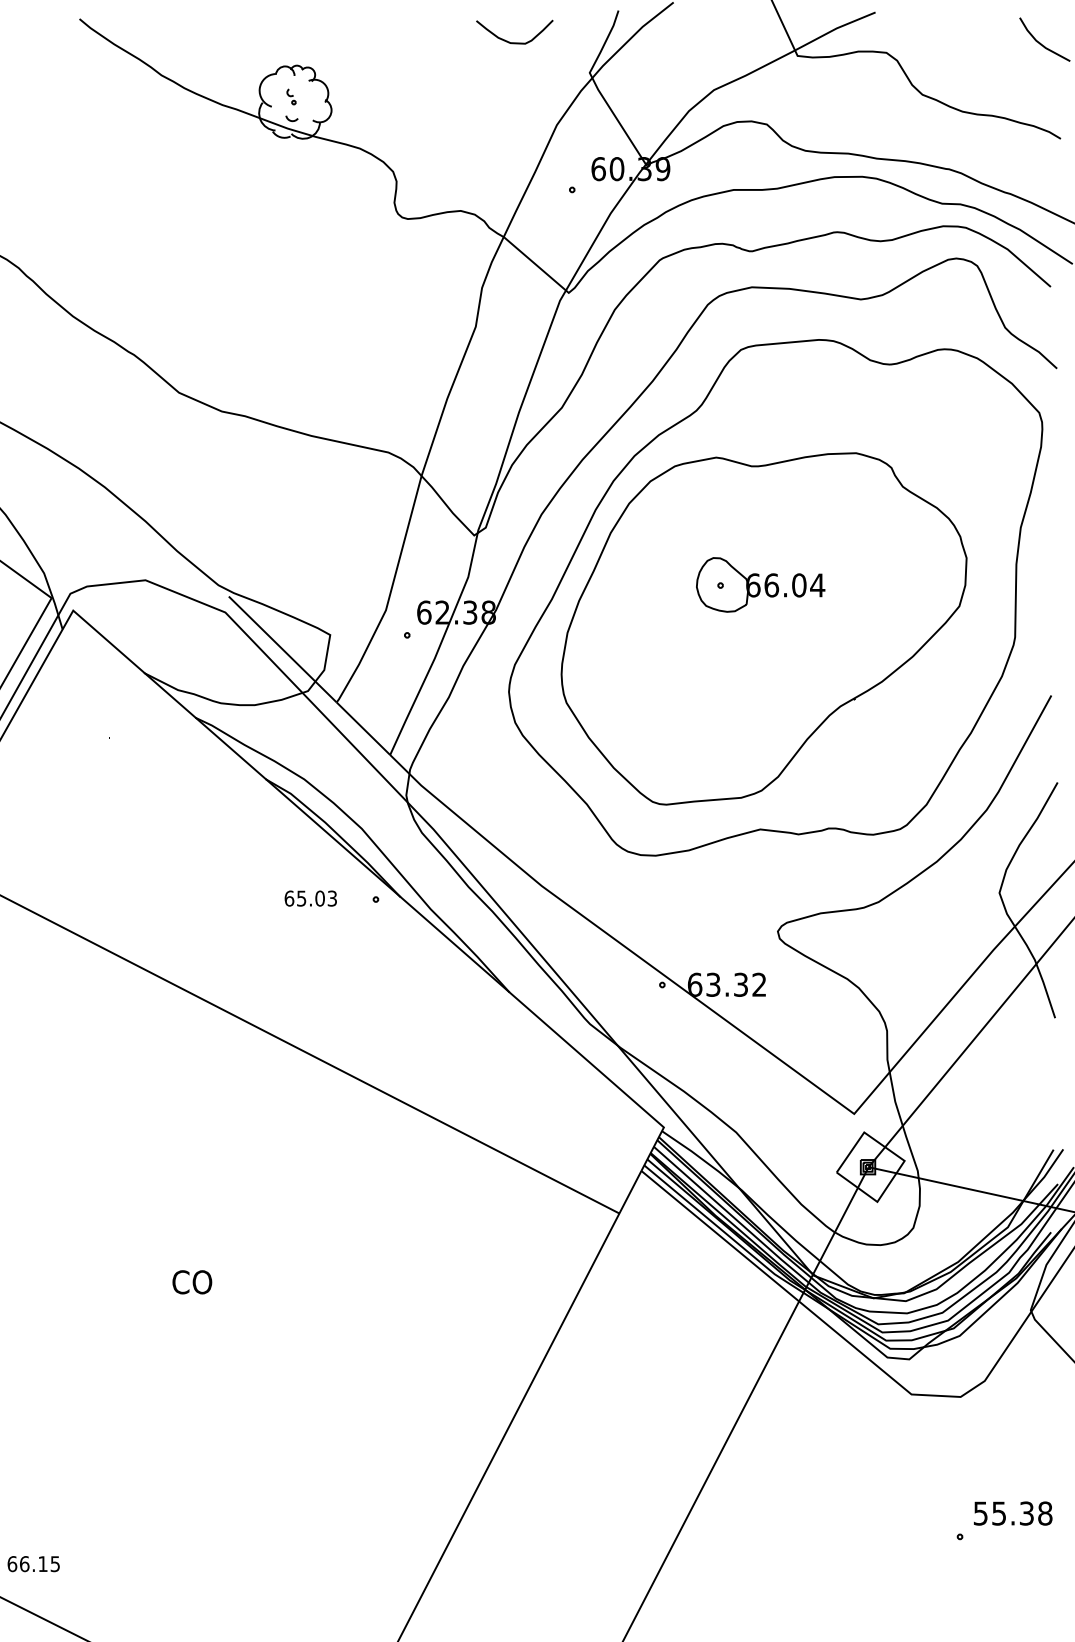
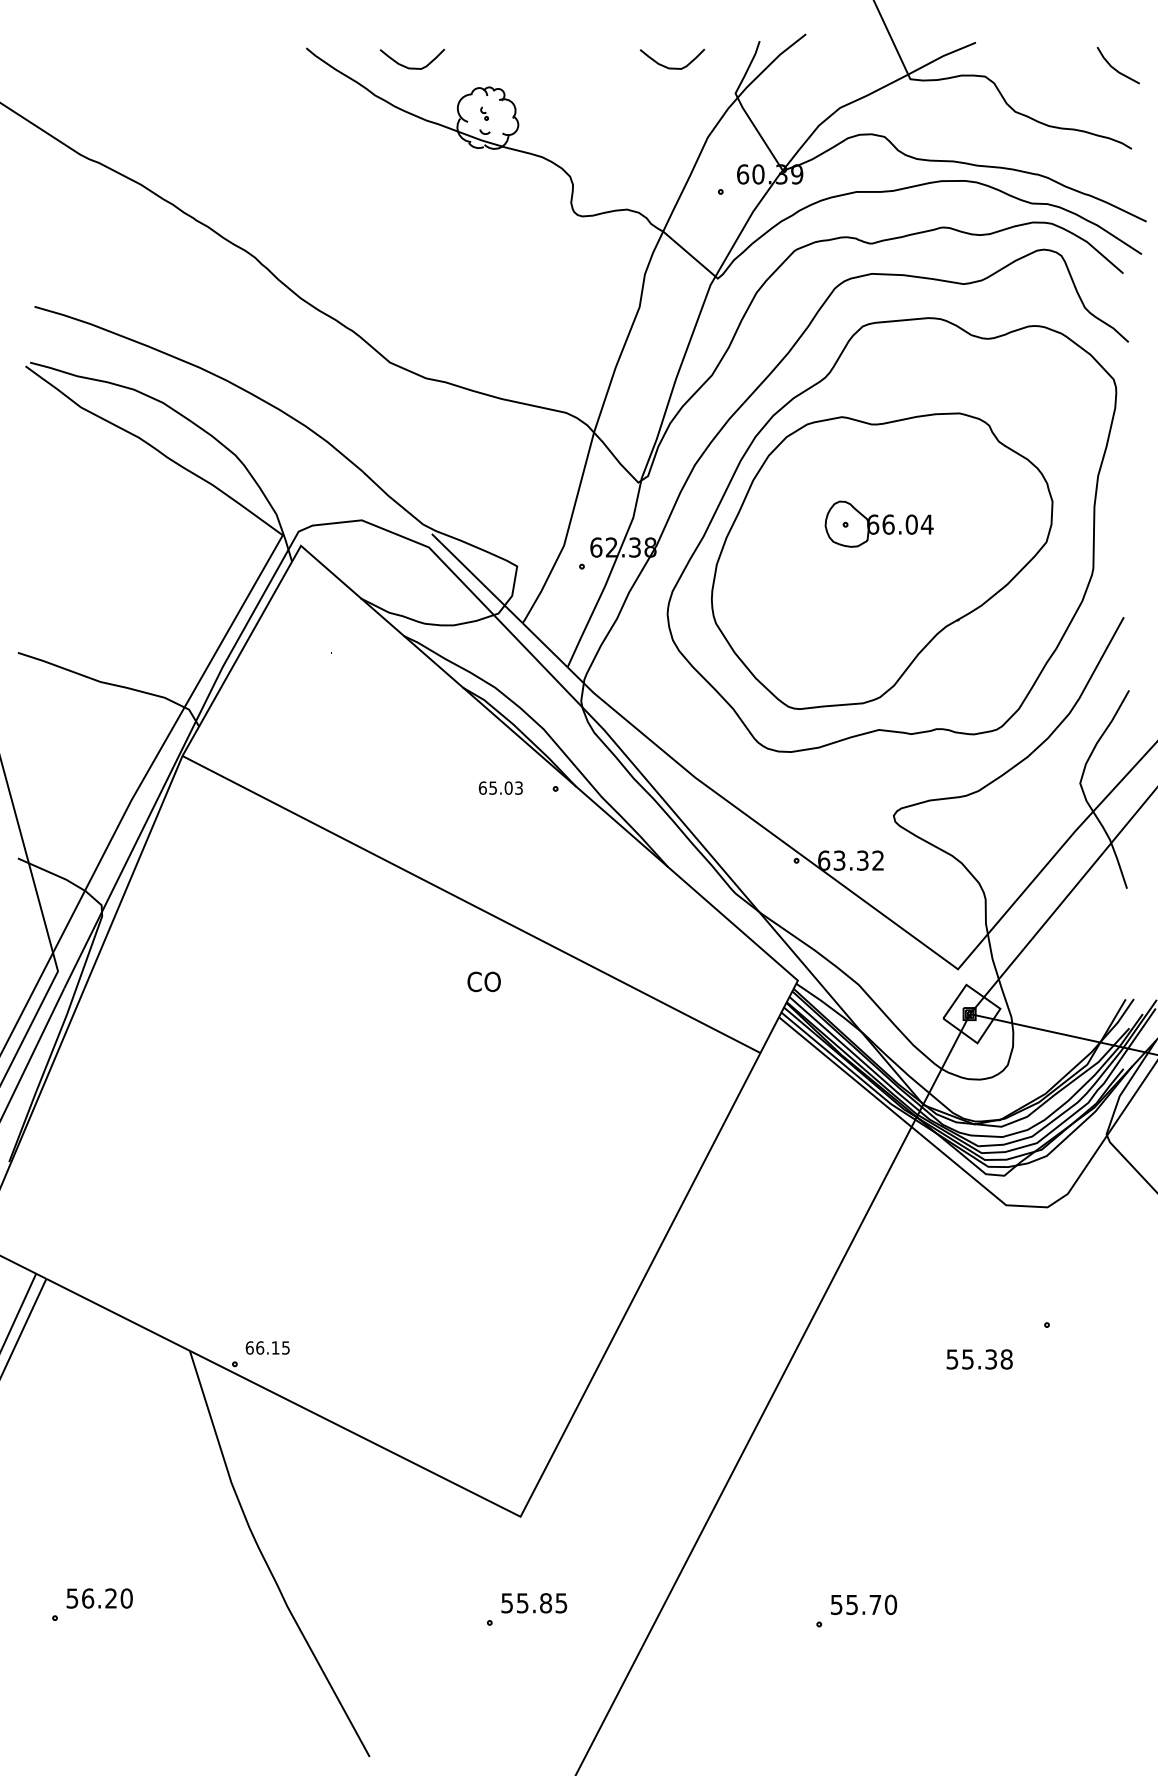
curve: (205, 41) -> (412, 67), added
text: (191, 1281) -> (483, 981), moved
text: (1012, 1513) -> (979, 1359), moved

